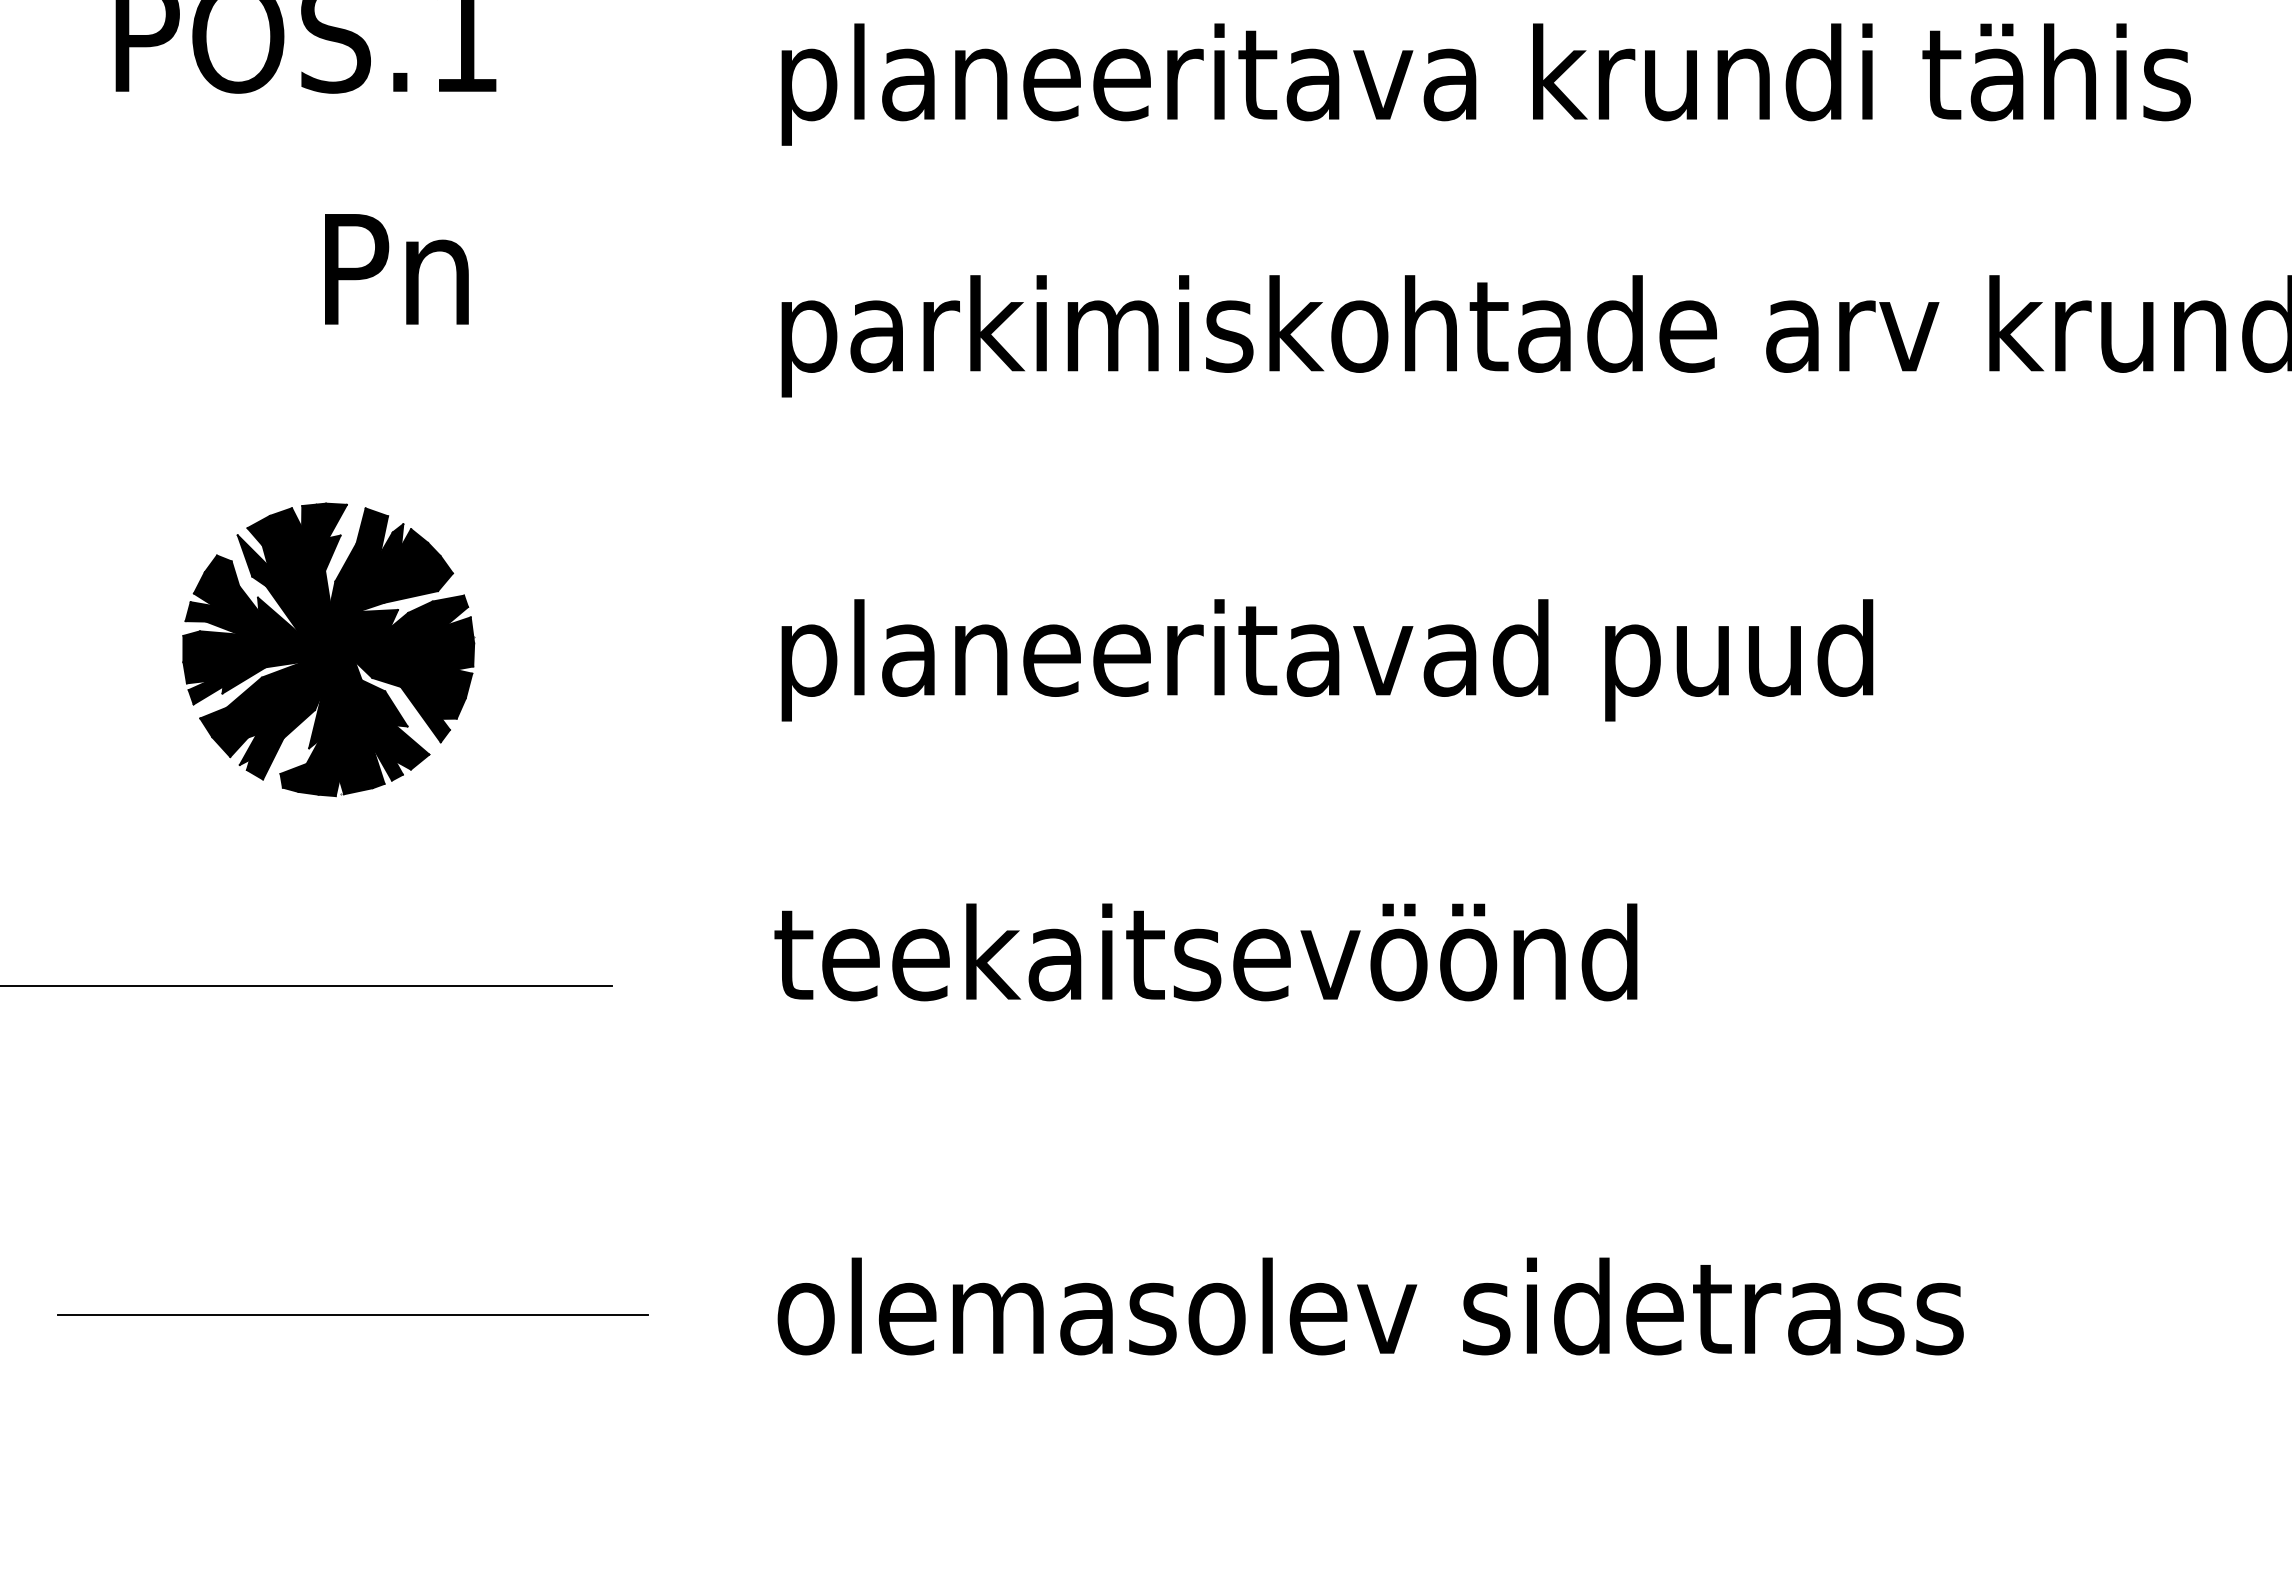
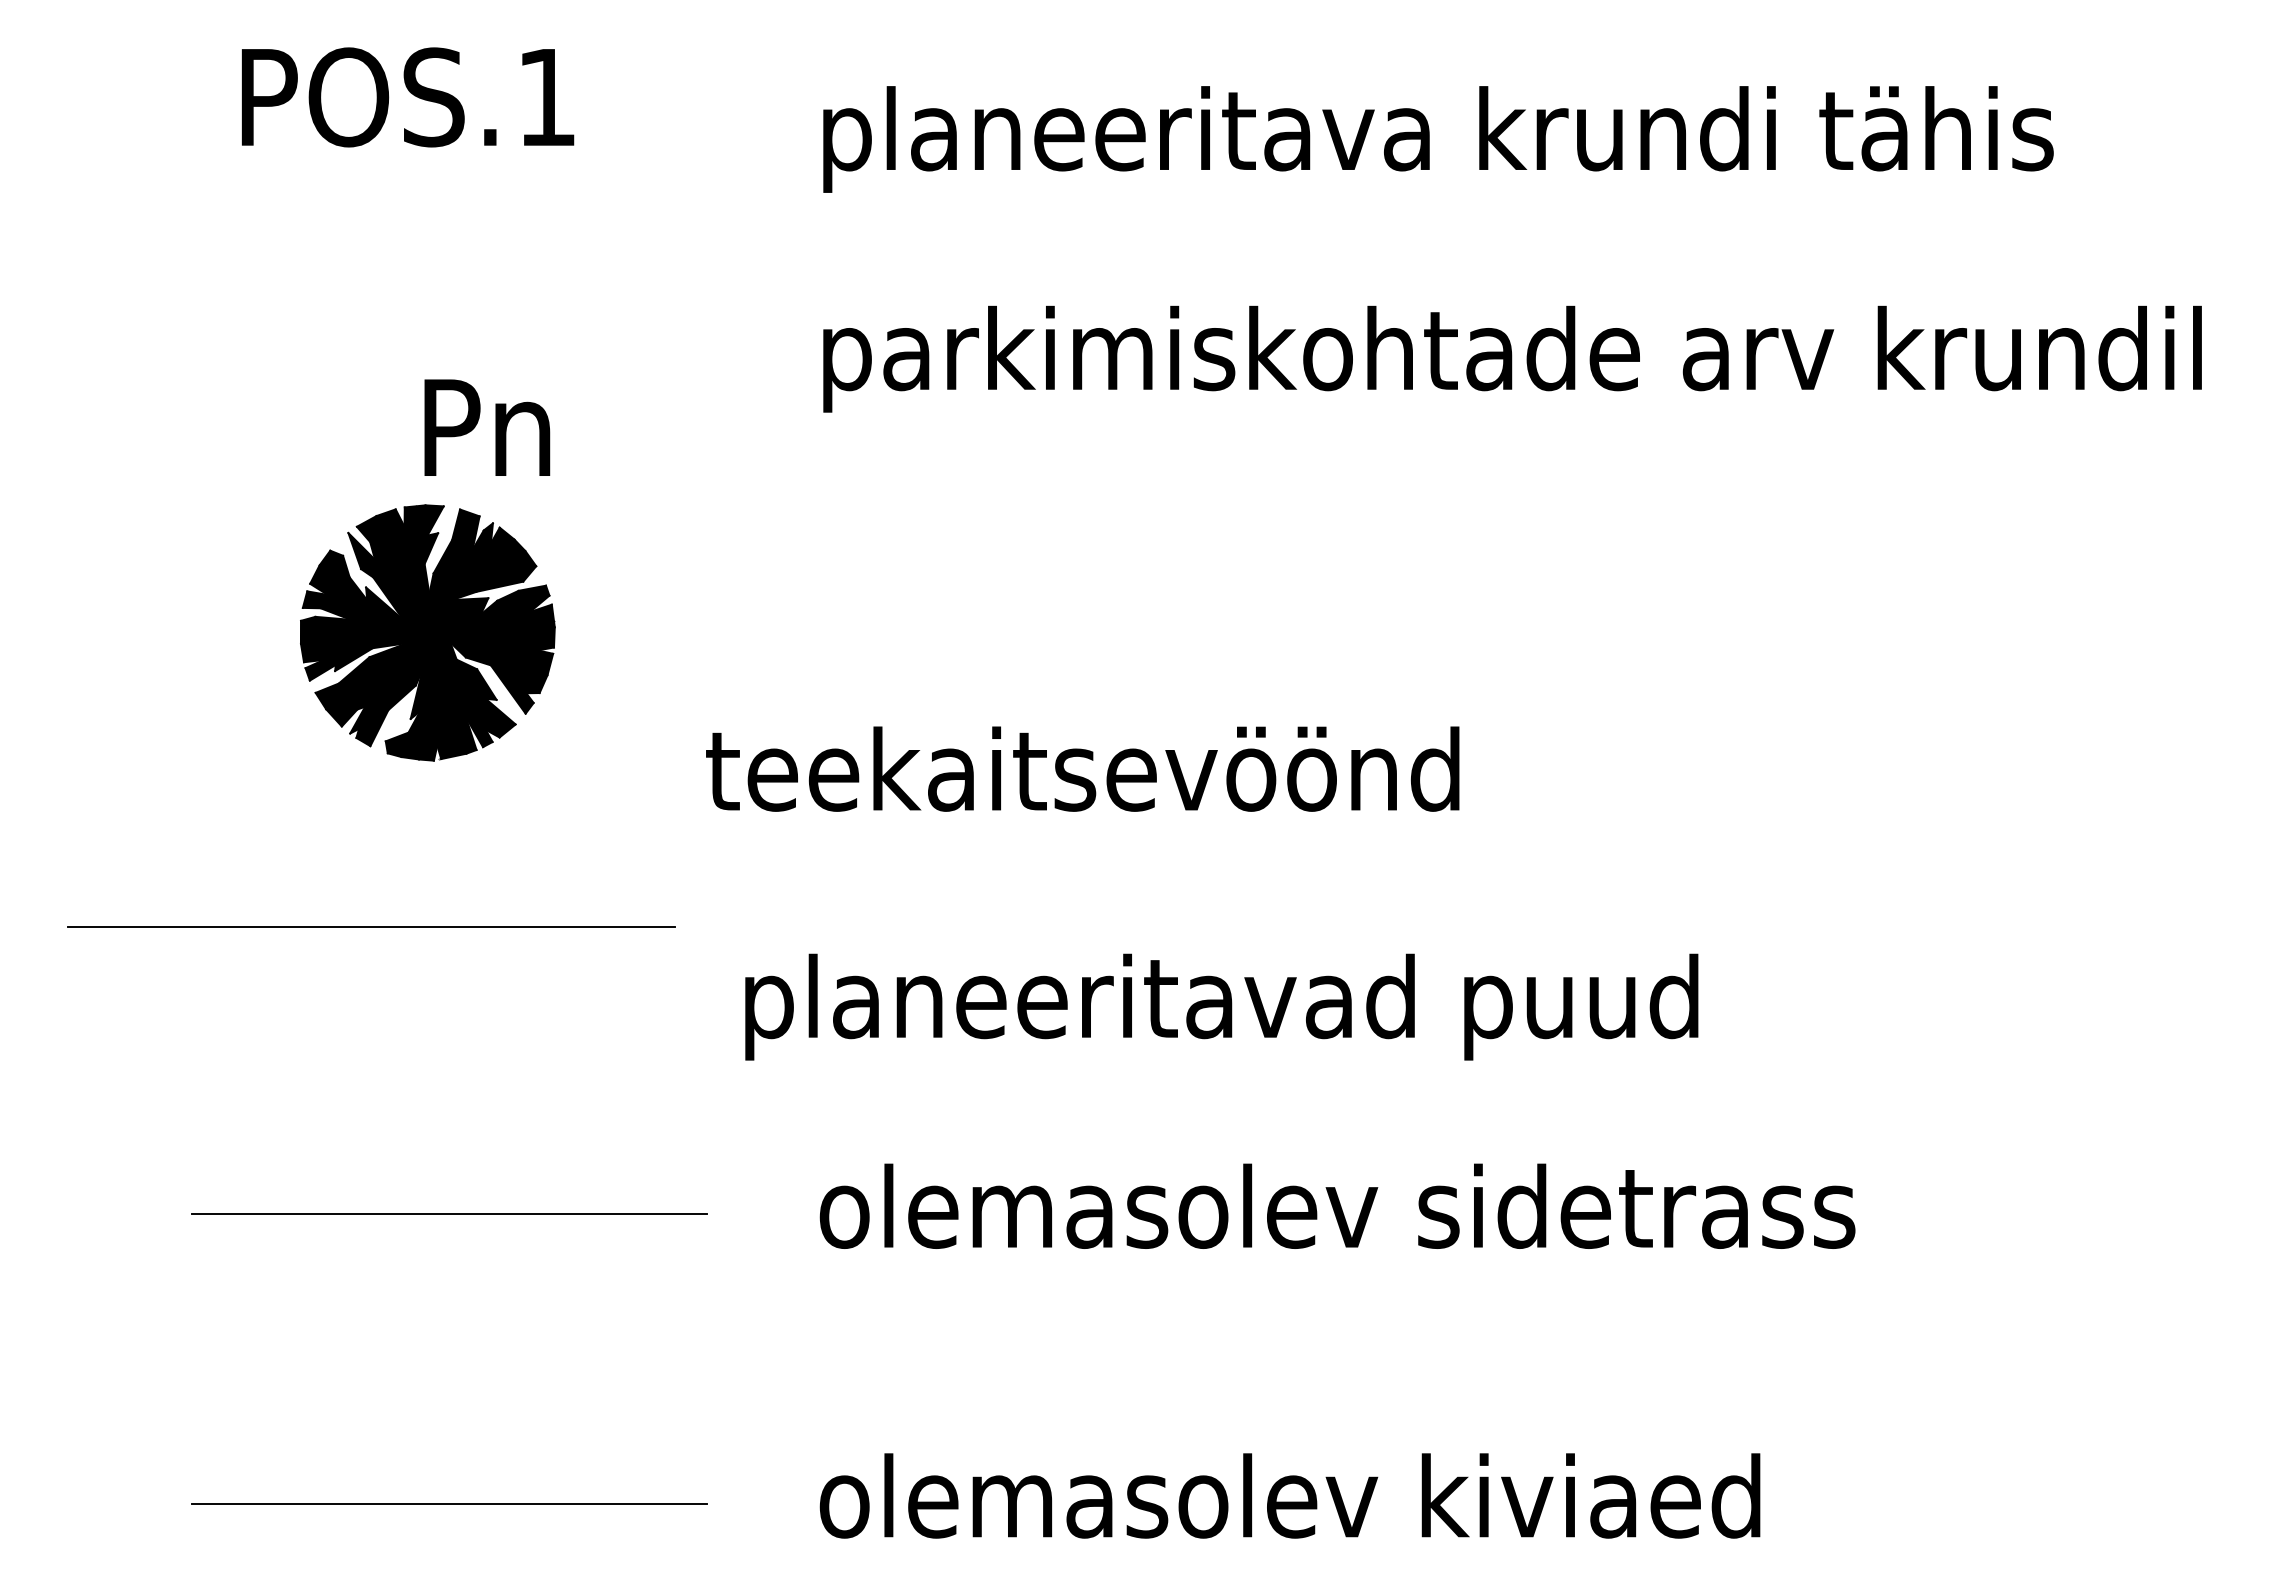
text: (397, 269) -> (487, 427), moved
text: (1327, 659) -> (1221, 1006), moved
text: (1205, 951) -> (1082, 768), moved

